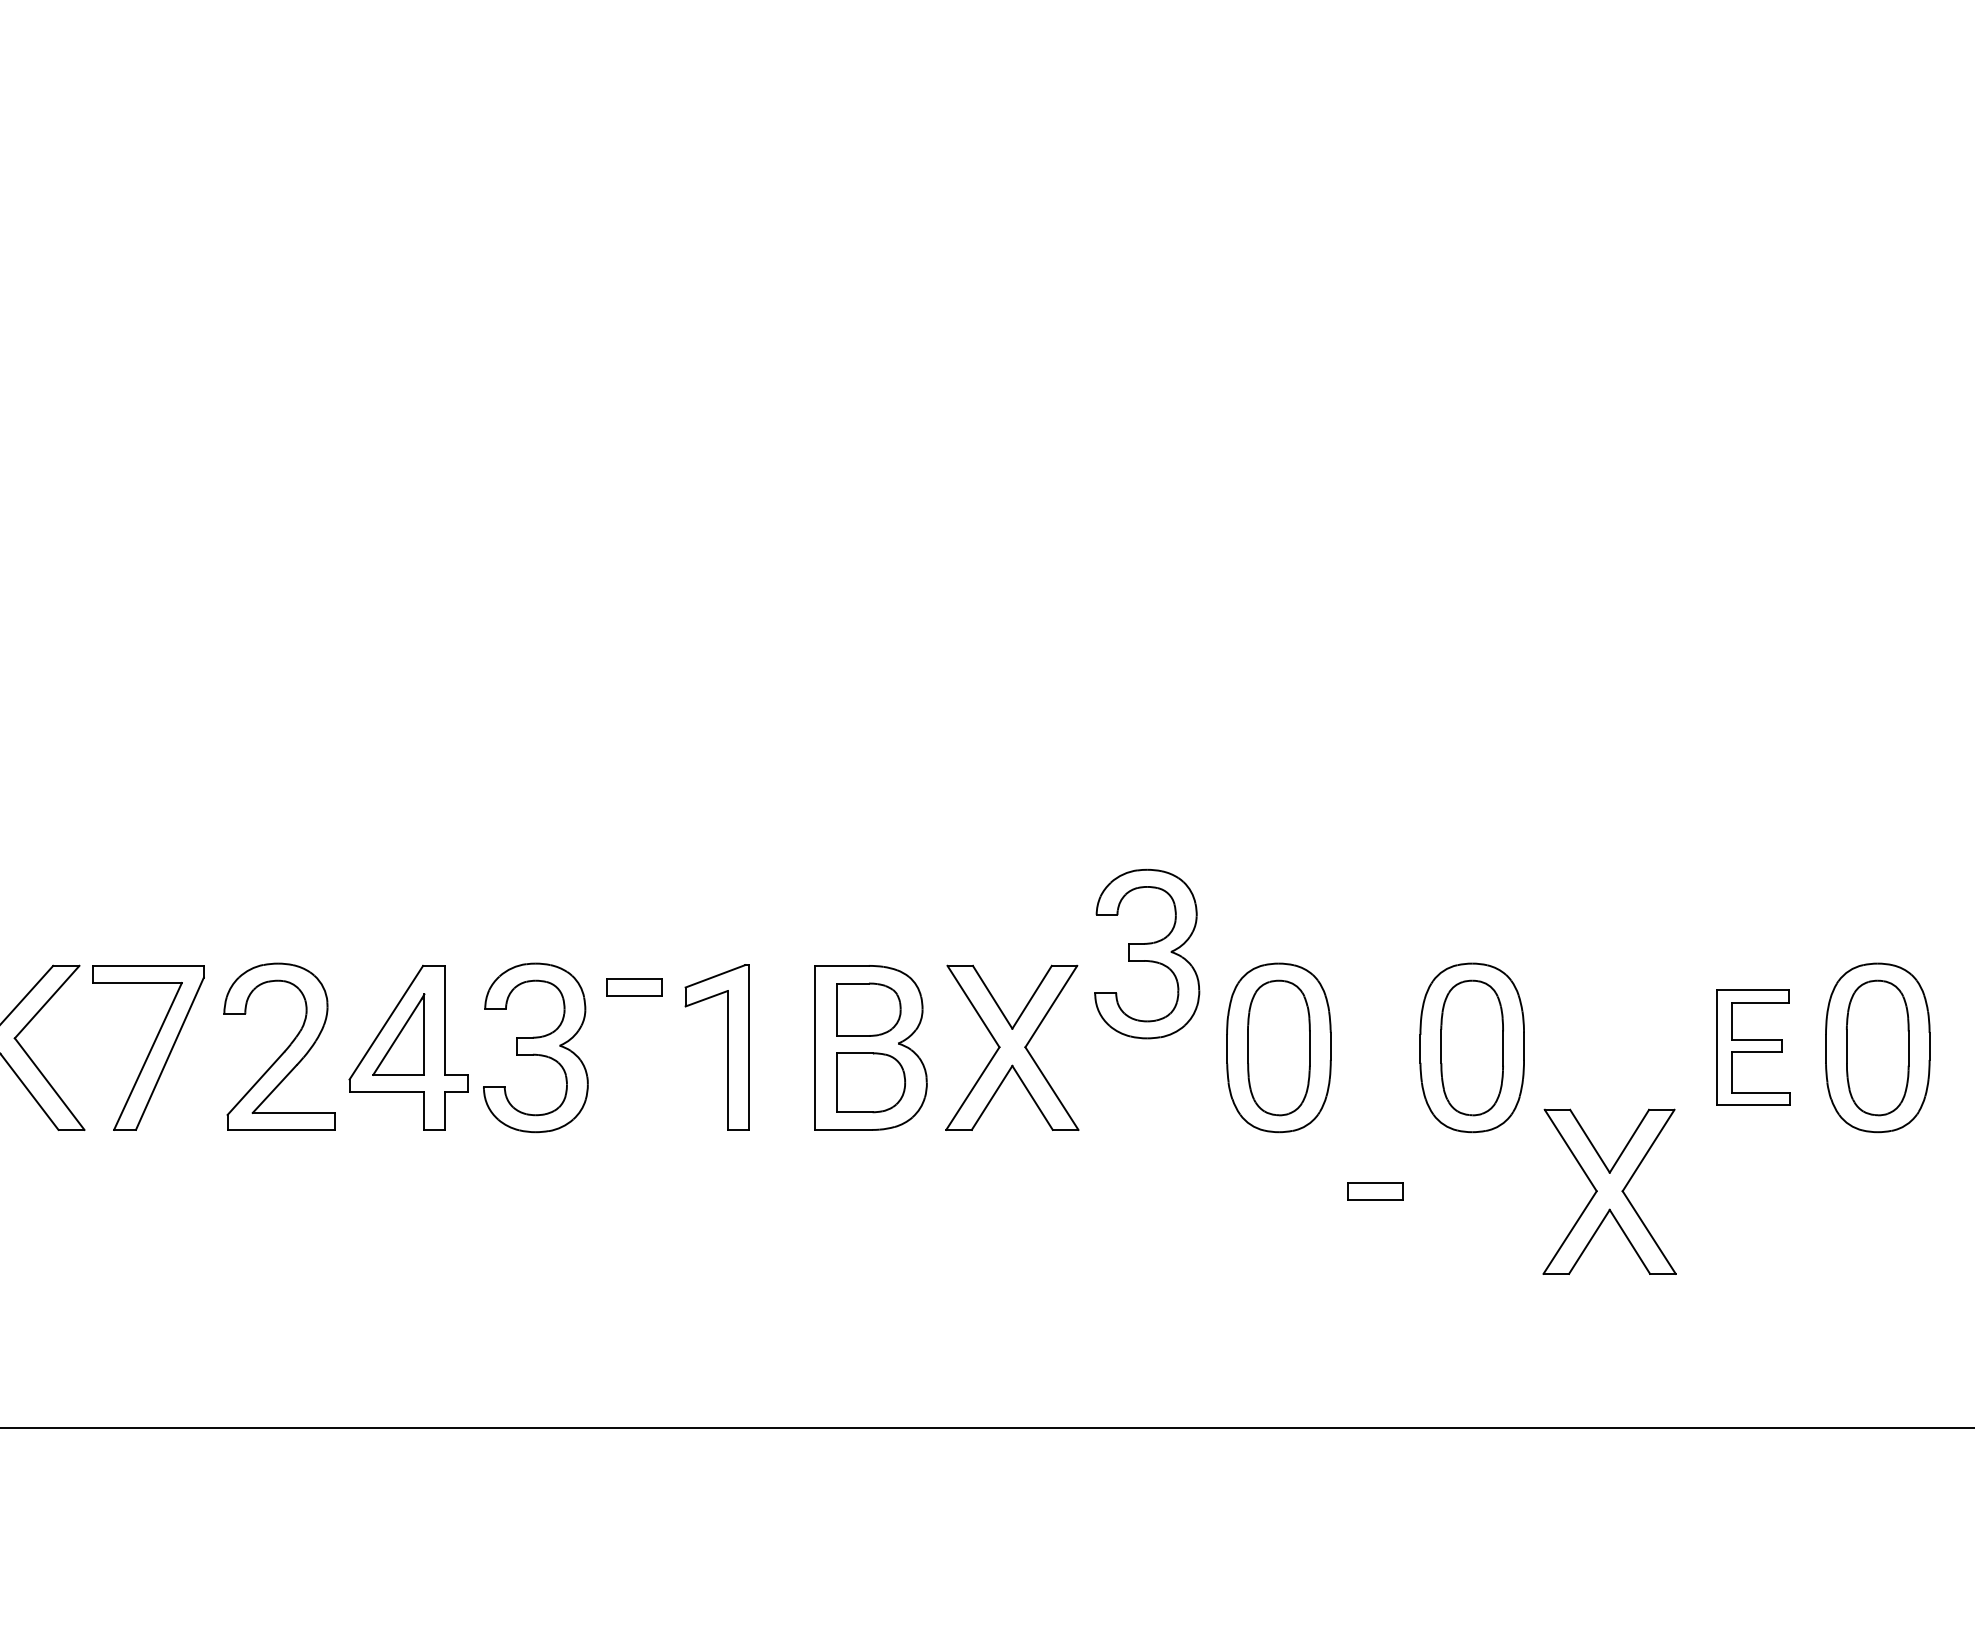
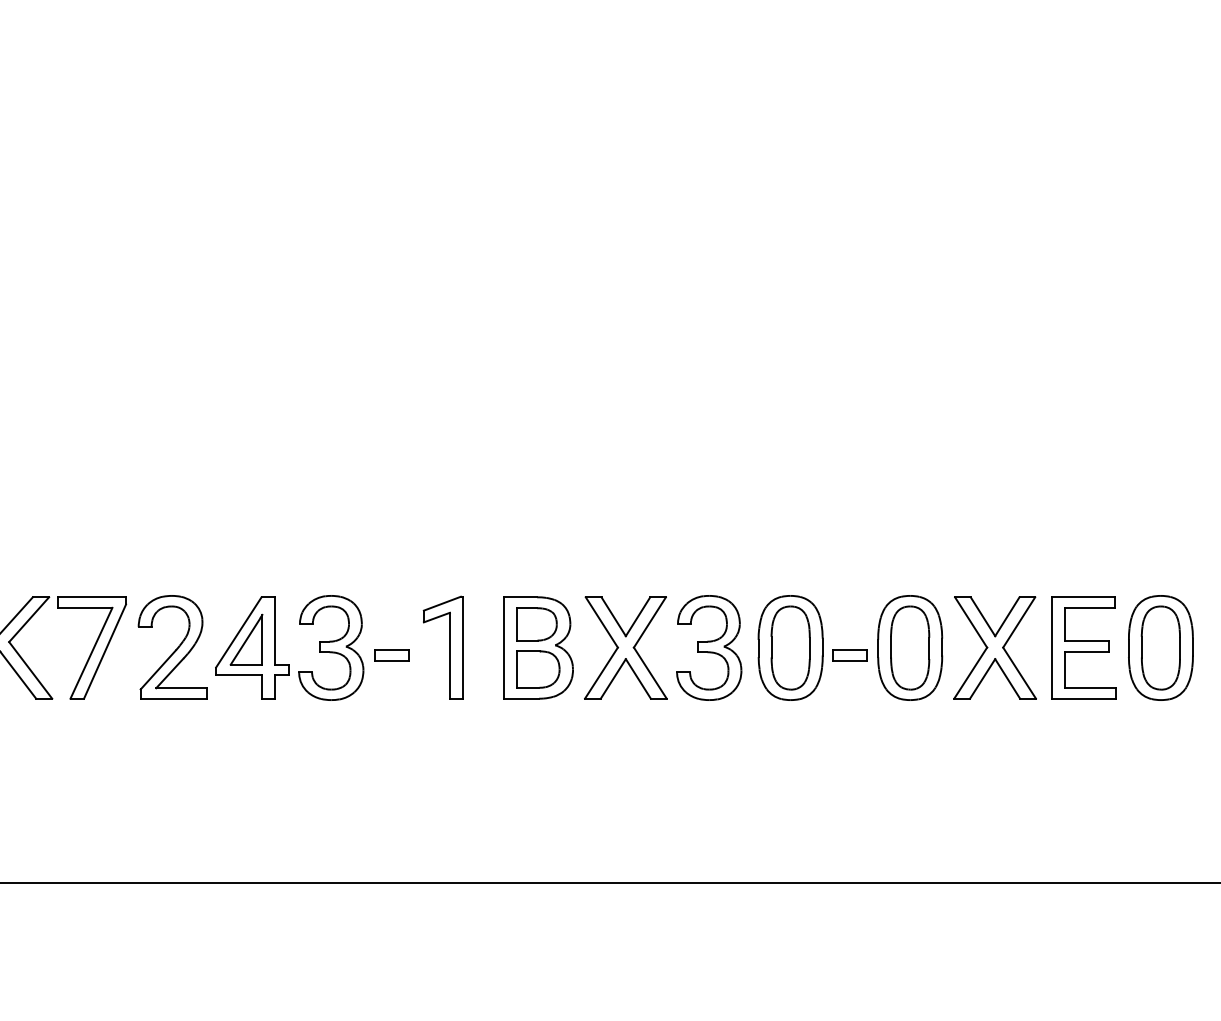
part: (1147, 953) -> (709, 647), moved
part: (633, 987) -> (391, 655), moved
part: (1752, 1047) -> (1083, 647), size x1.43
part: (1374, 1191) -> (849, 655), moved
part: (1608, 1191) -> (994, 647), moved

